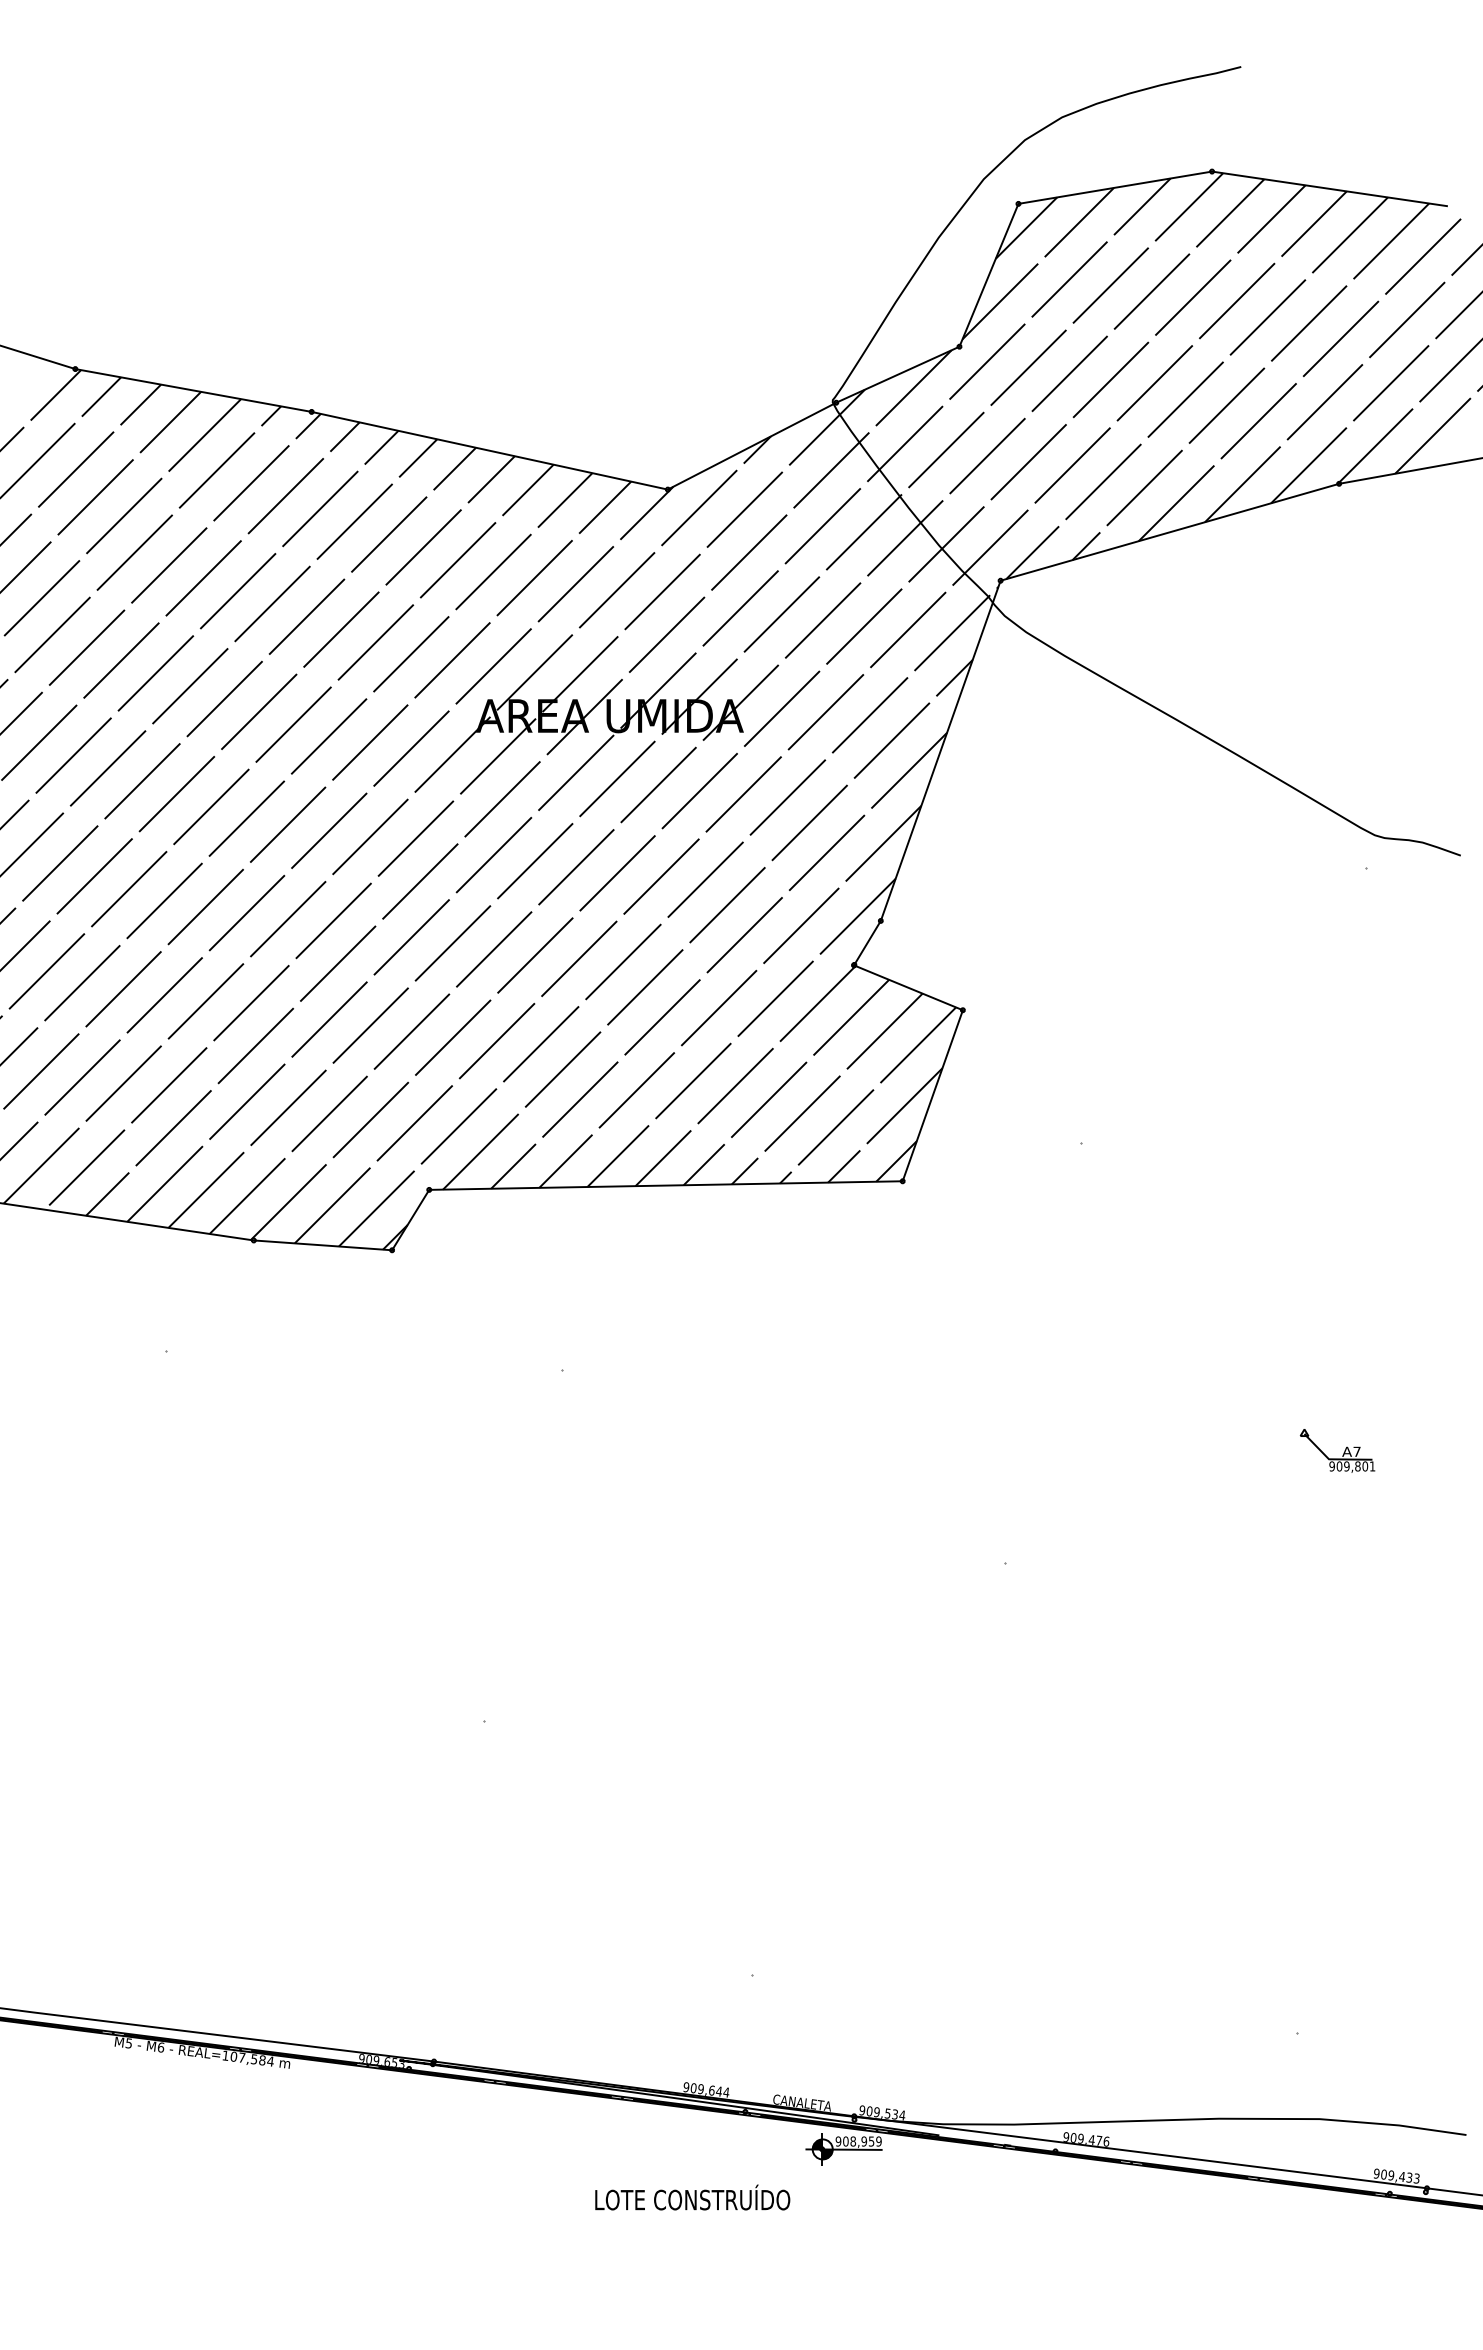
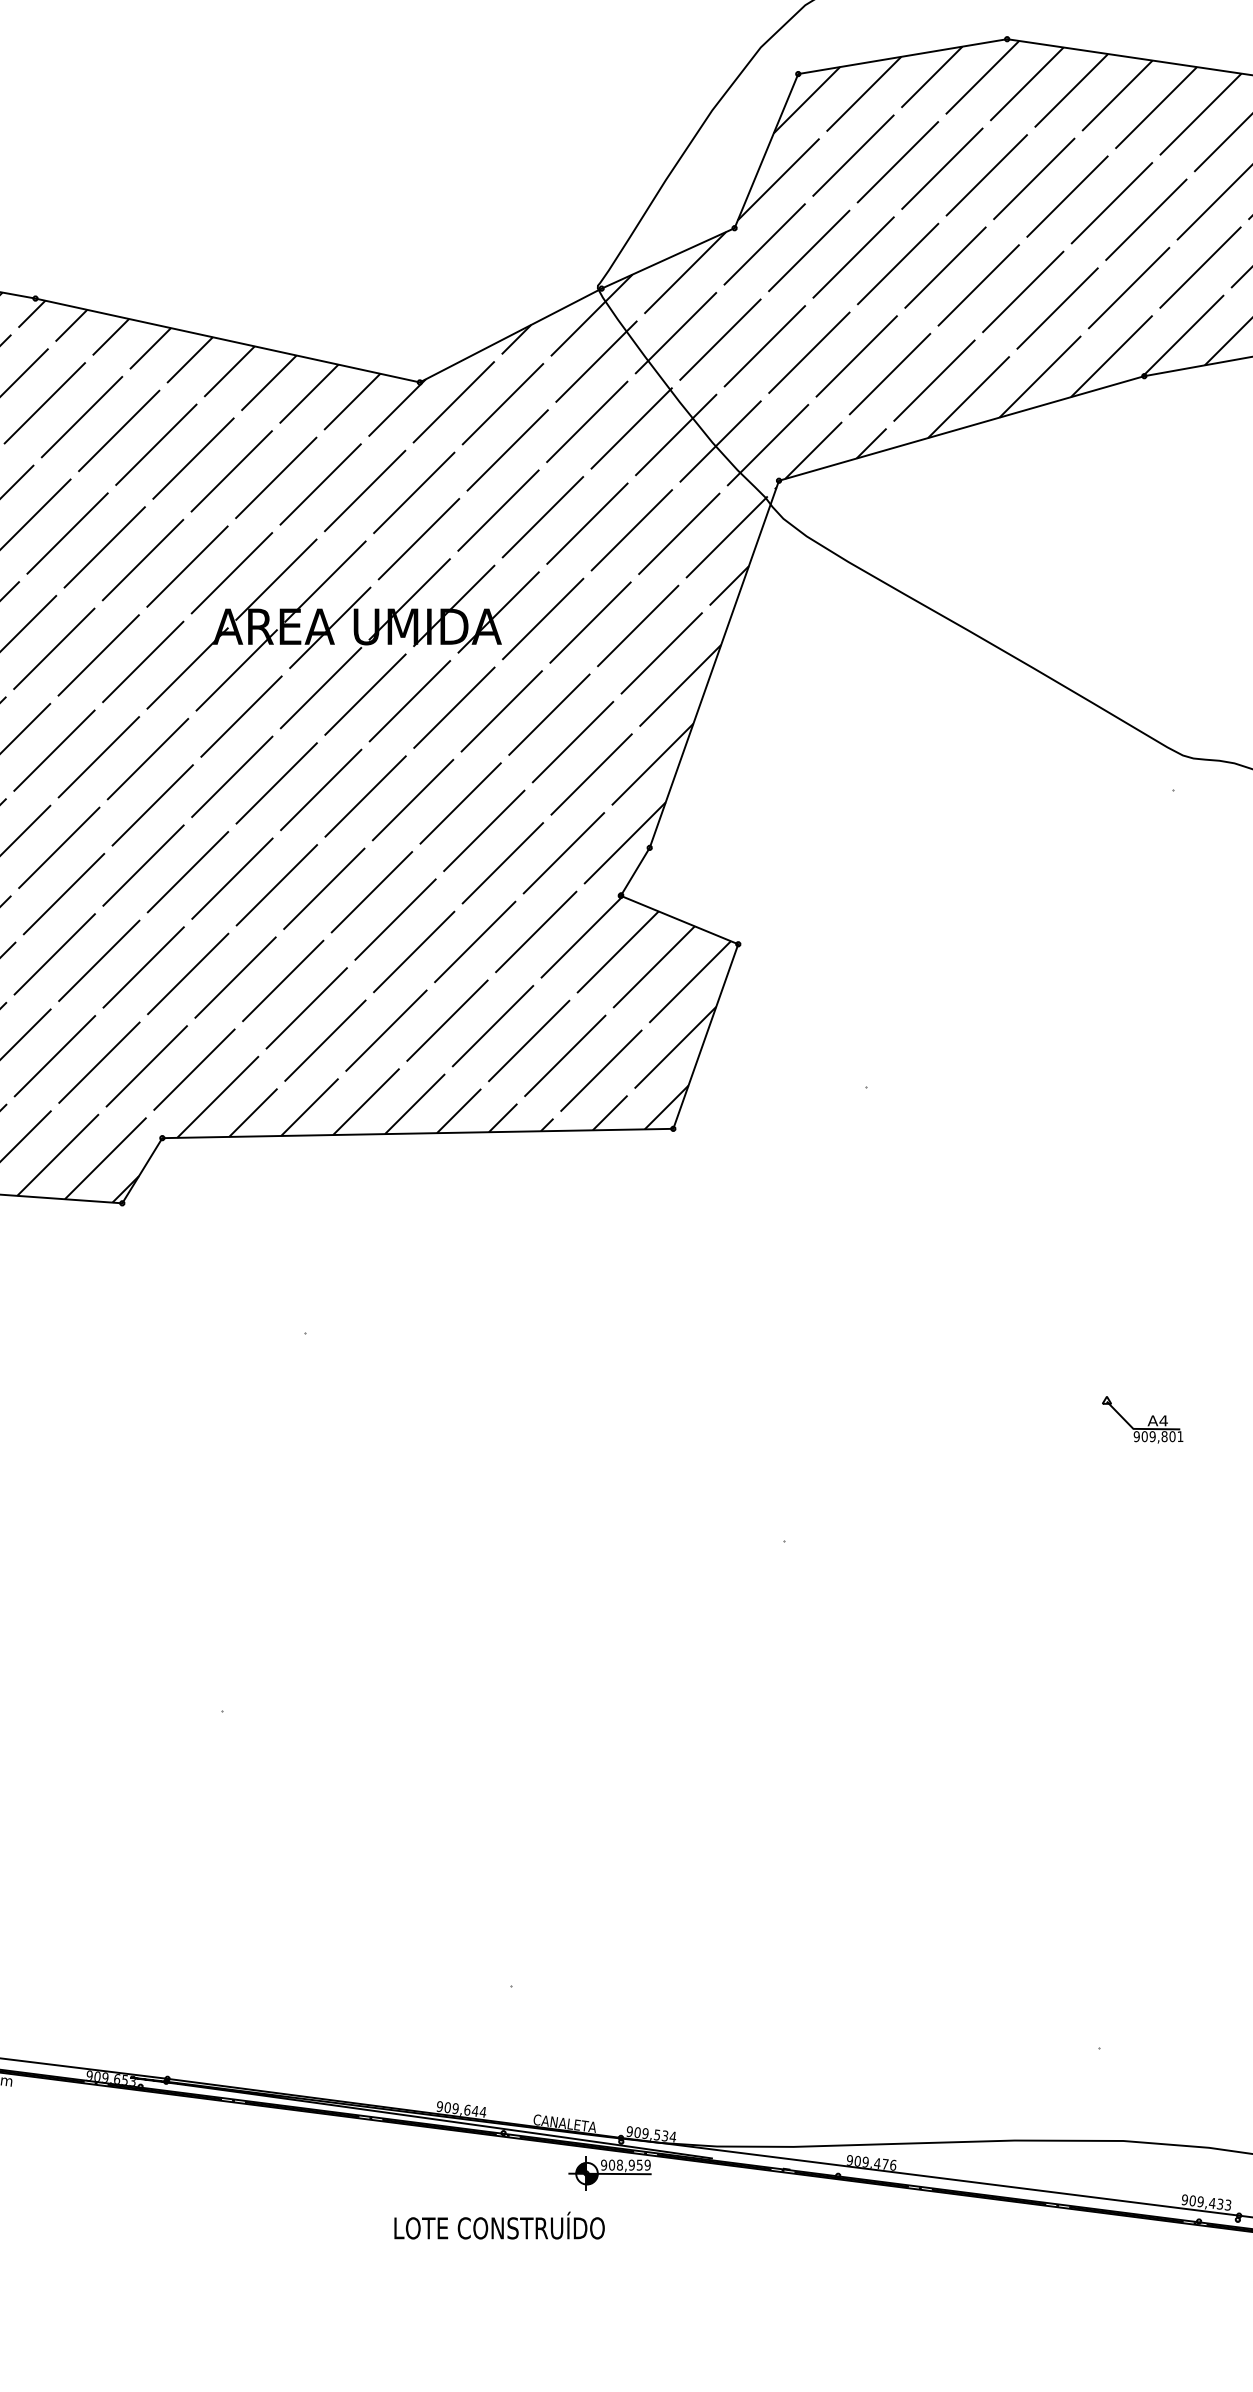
text: (1356, 1451) -> (1163, 1420), A7 -> A4
text: (692, 2197) -> (499, 2225), moved

